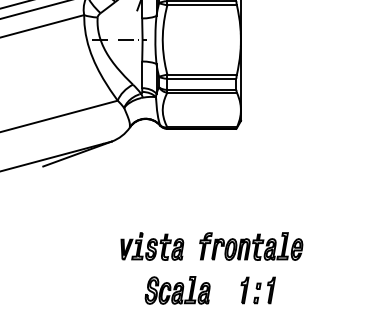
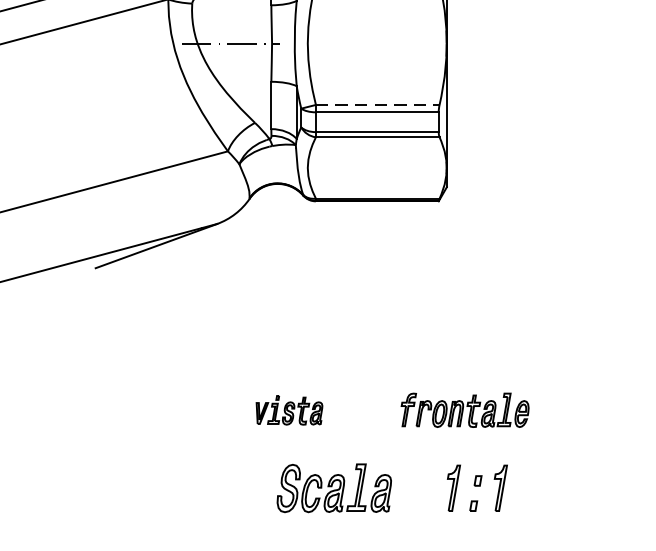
line: (202, 74) -> (378, 104), solid -> dashed
part: (152, 246) -> (289, 410), size x0.6
part: (251, 246) -> (465, 410), size x0.7

